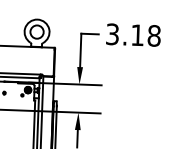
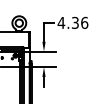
text: (132, 34) -> (72, 22), 3.18 -> 4.36

